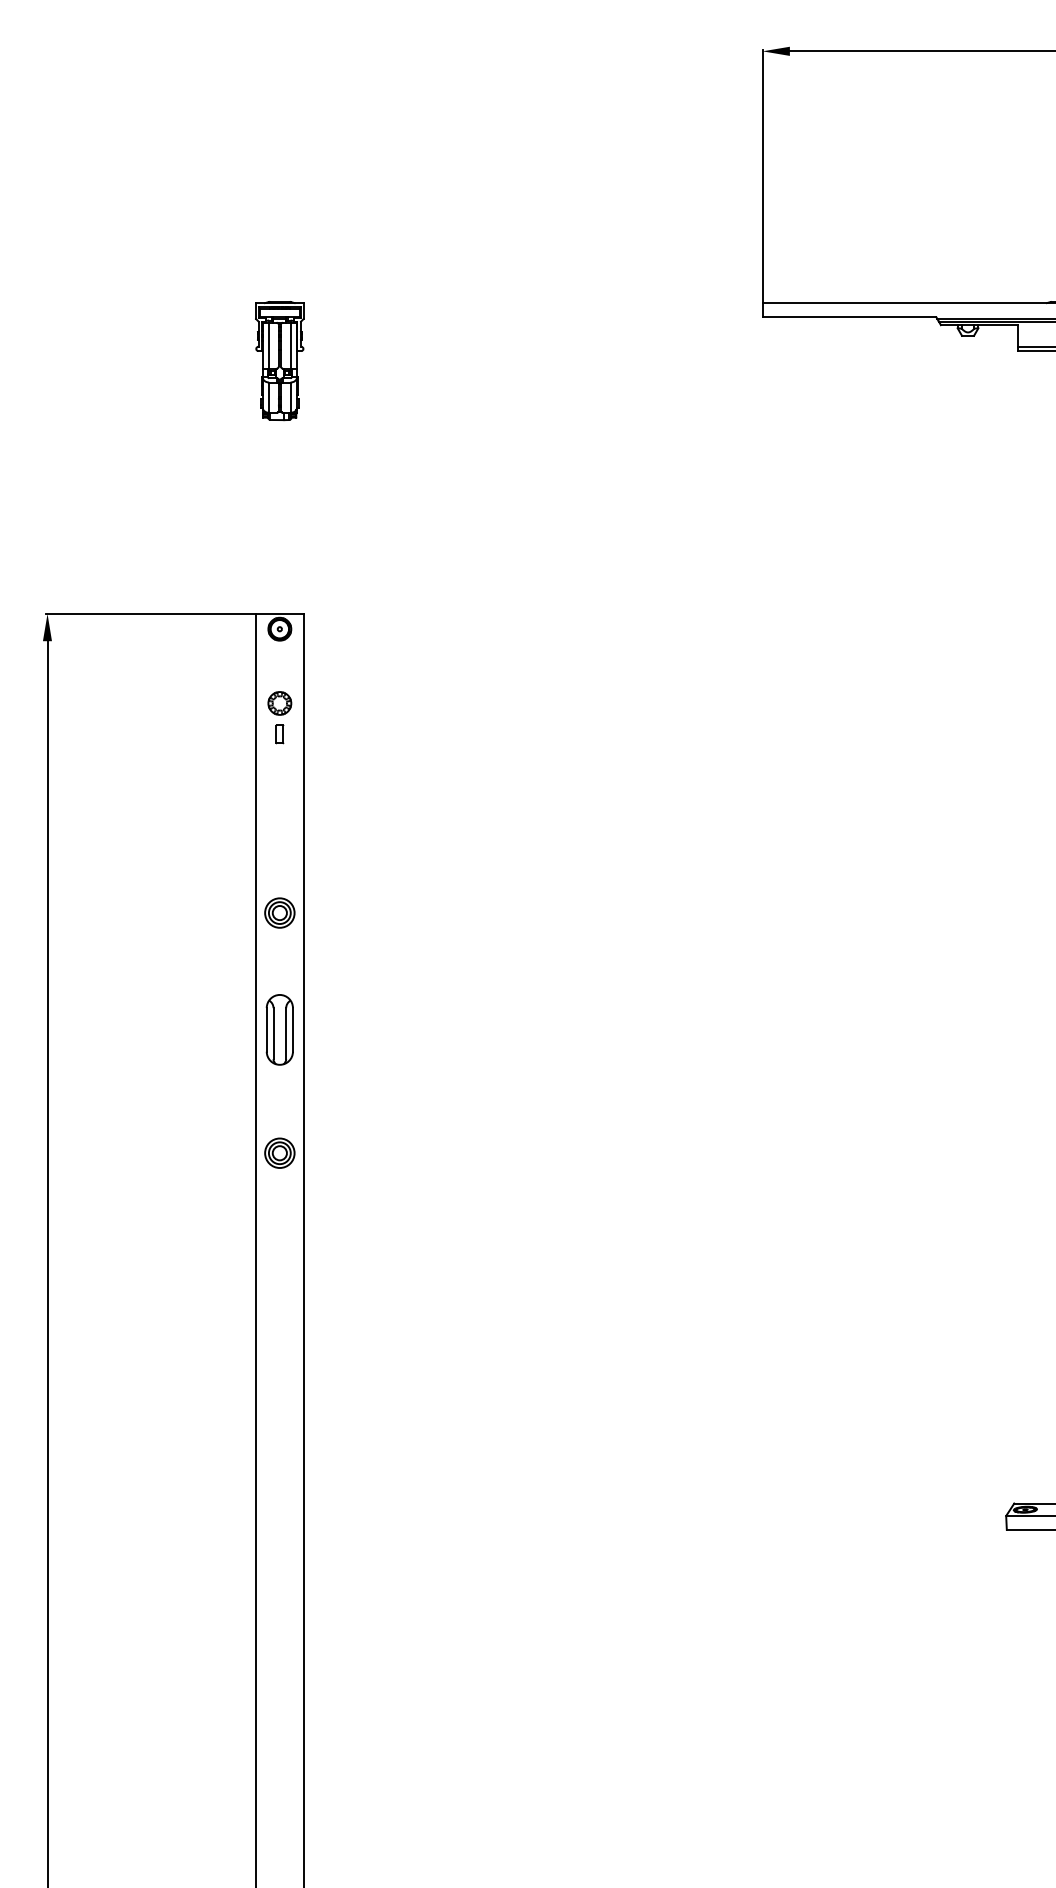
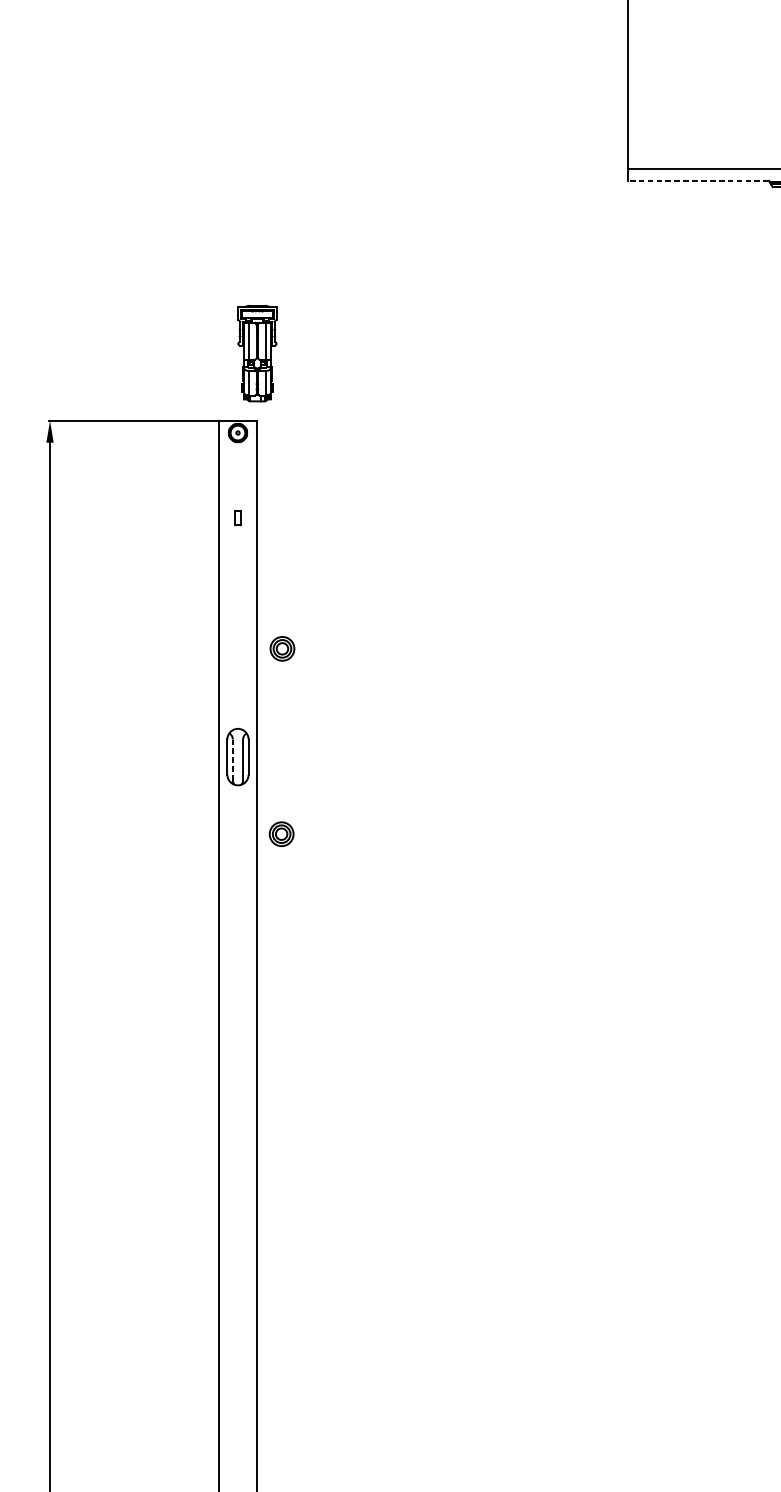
line: (849, 317) -> (698, 180), solid -> dashed
part: (279, 361) -> (257, 353), moved
part: (279, 703) -> (237, 493), removed
part: (279, 912) -> (282, 648), moved
line: (273, 1034) -> (232, 760), solid -> dashed
part: (279, 1152) -> (281, 833), moved

